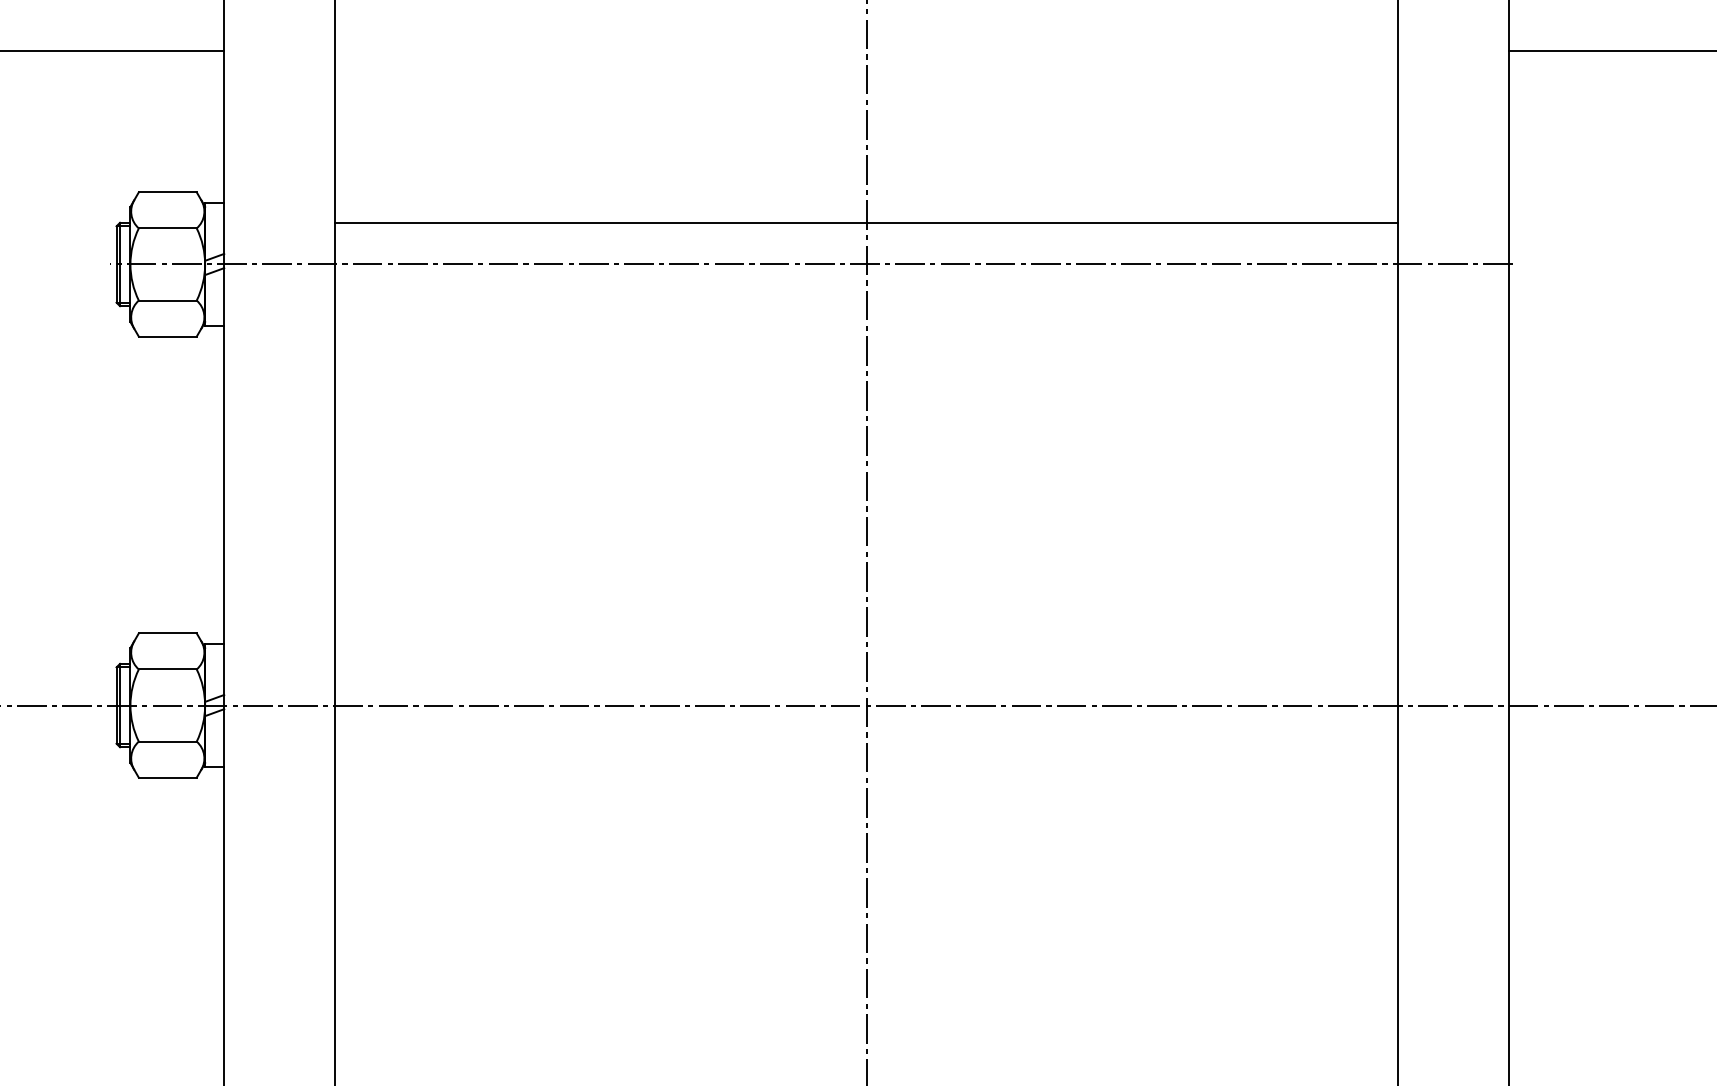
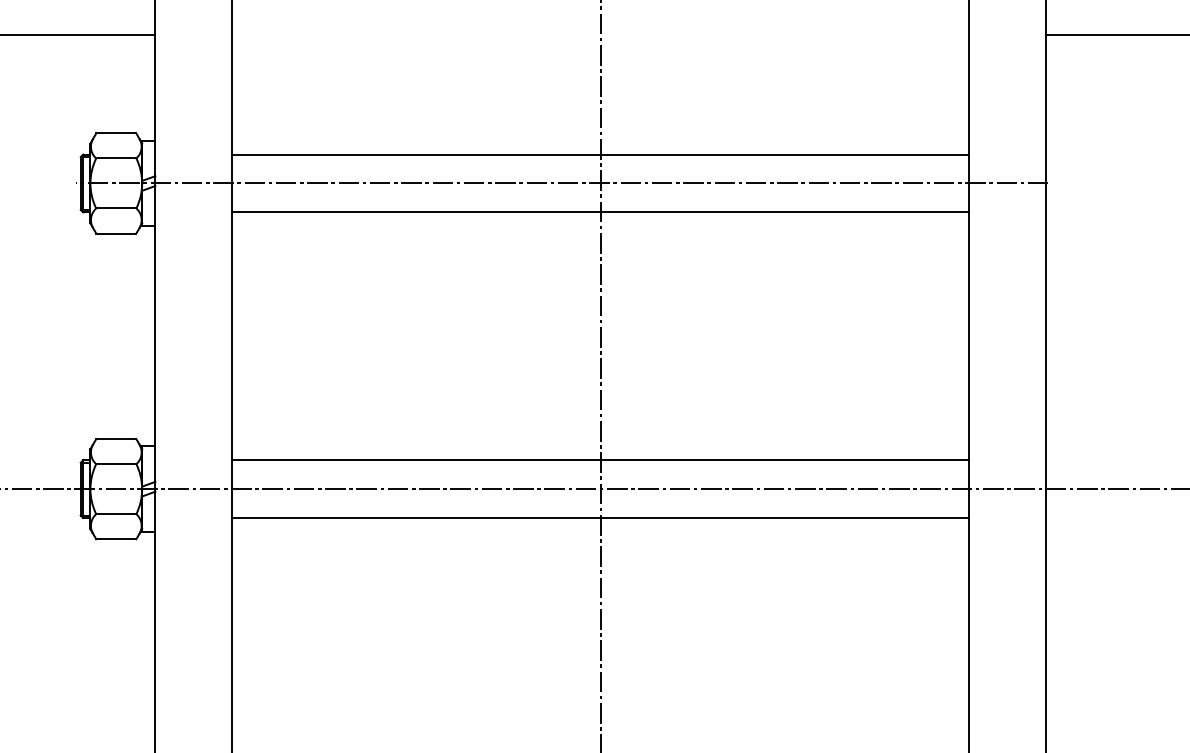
line: (866, 306) -> (600, 212), added
line: (866, 664) -> (600, 460), added
line: (866, 747) -> (600, 518), added

